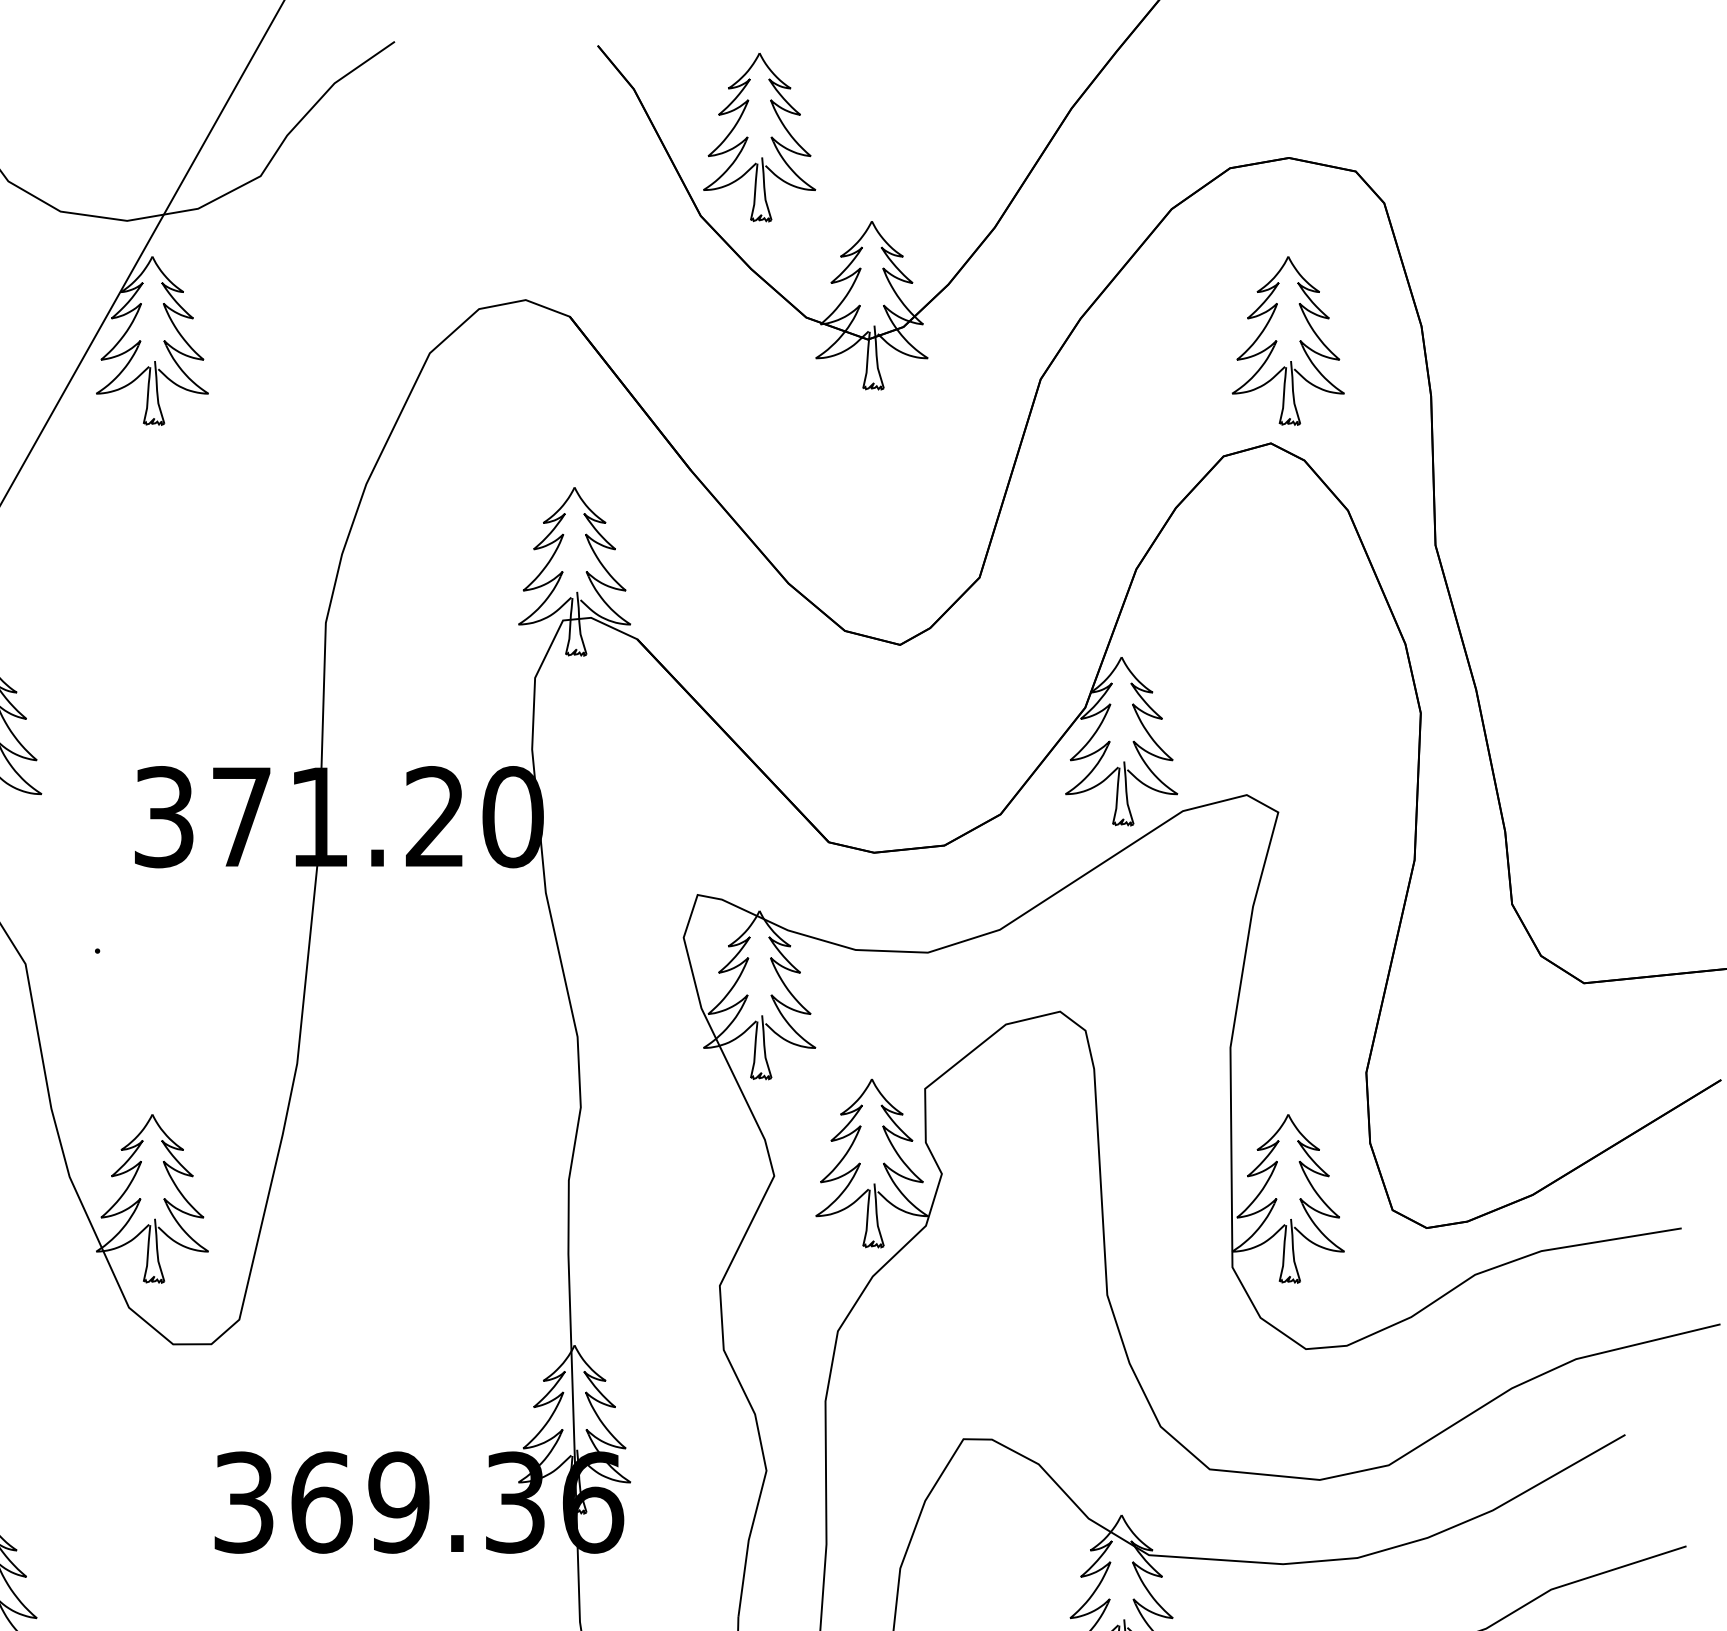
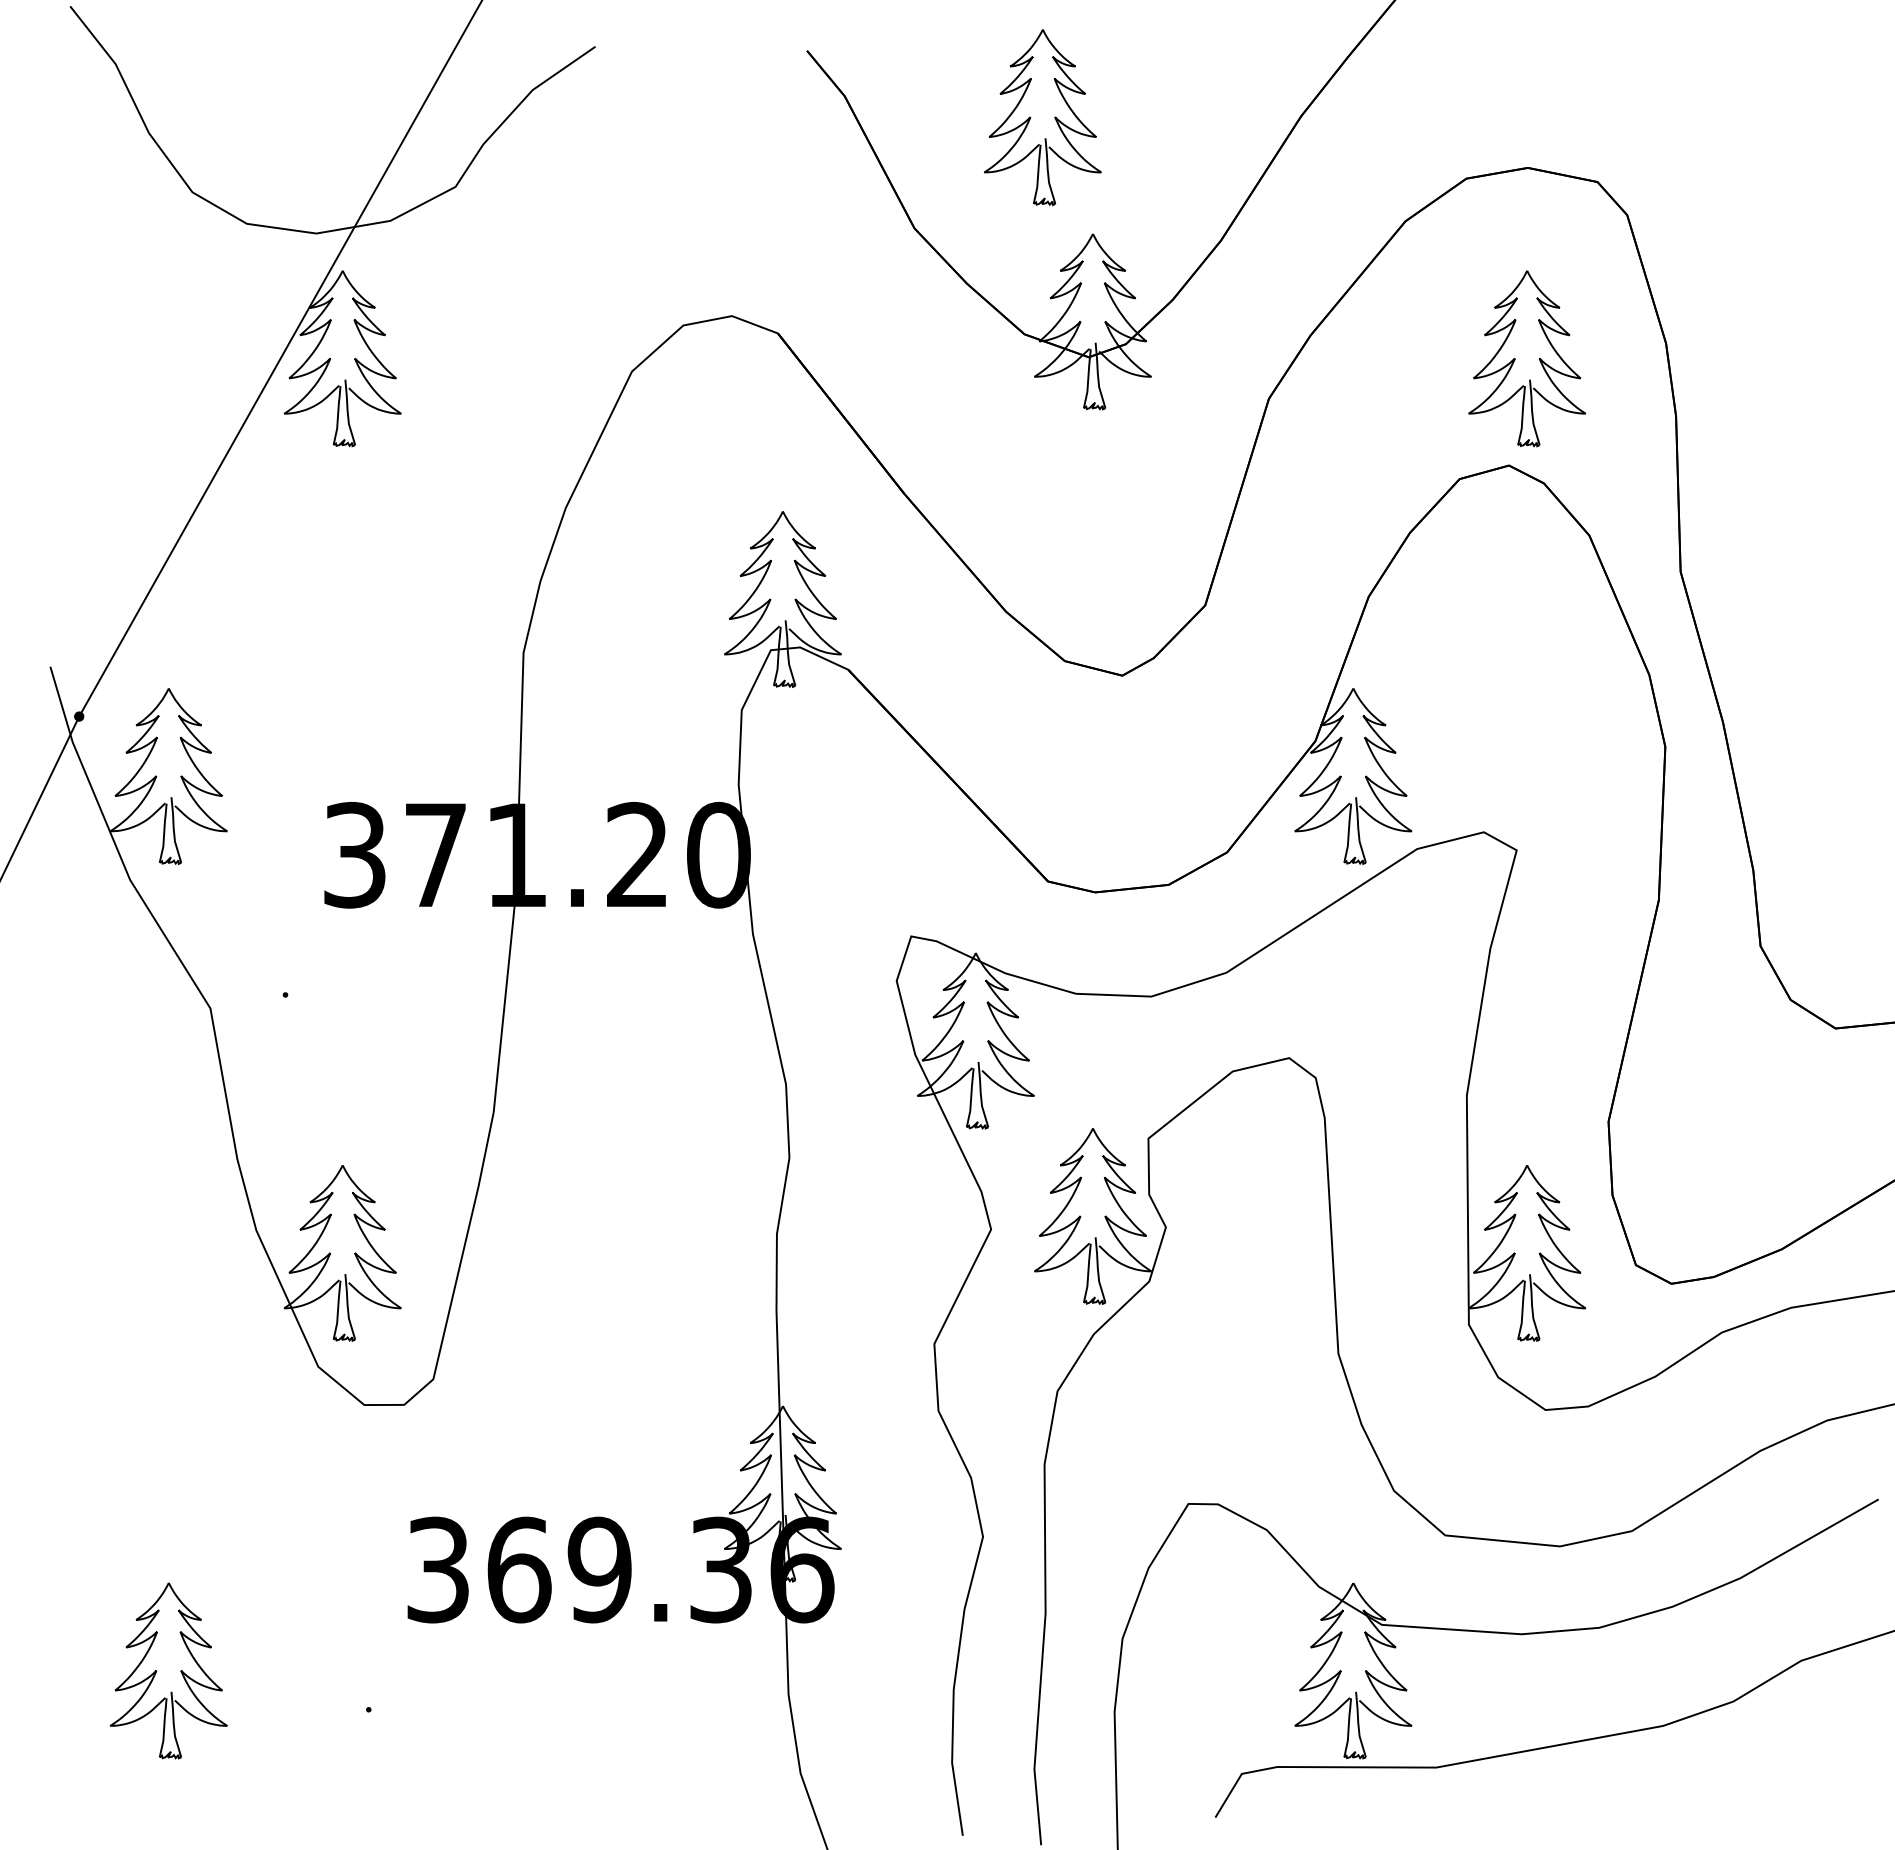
part: (759, 137) -> (1042, 117), moved

